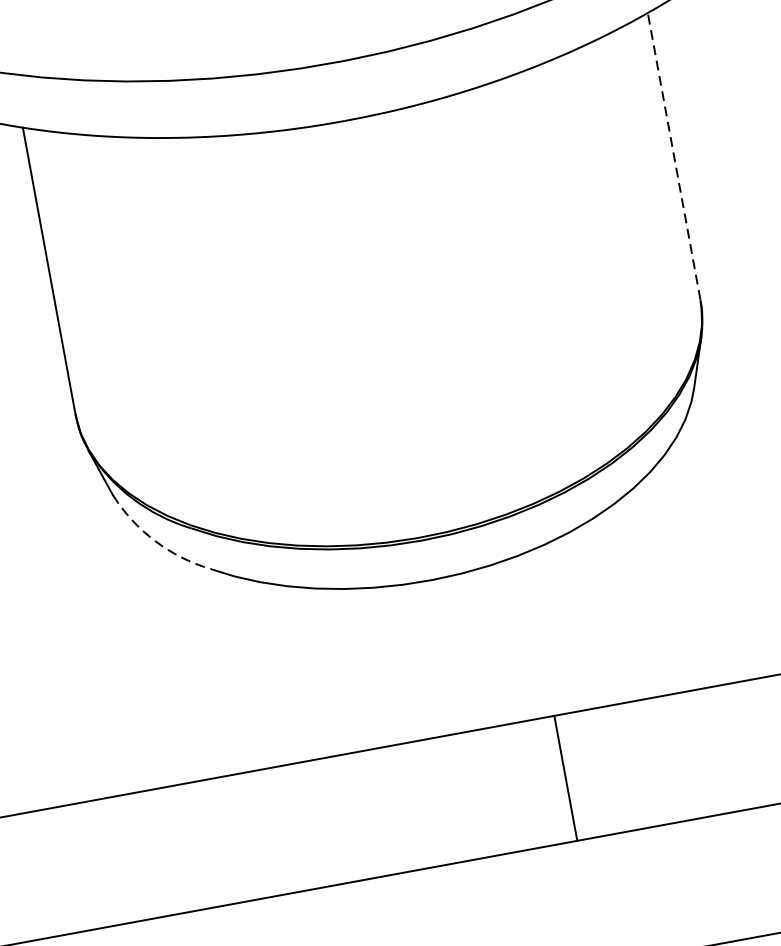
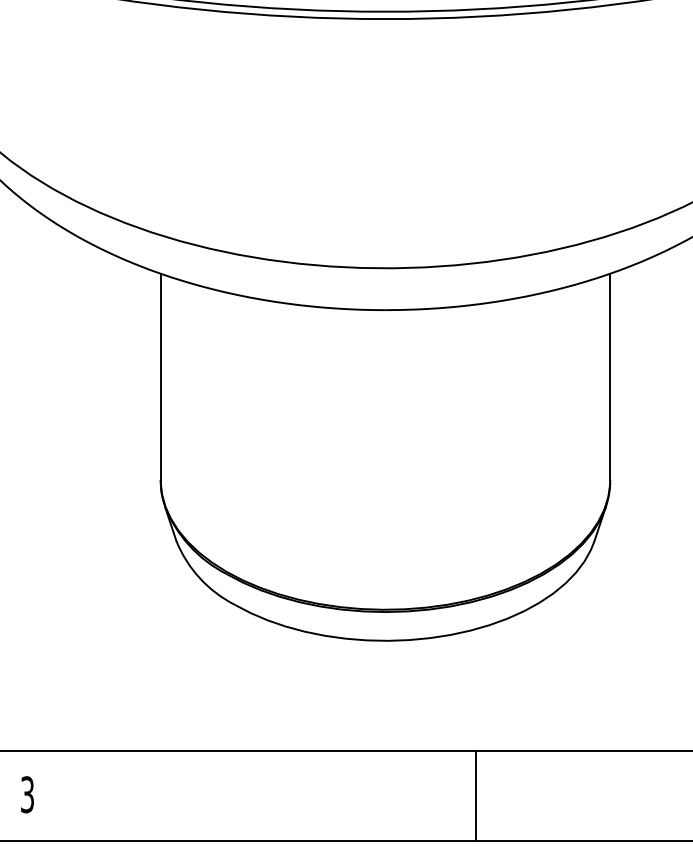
line: (674, 155) -> (610, 376), dashed -> solid
arc: (154, 541) -> (199, 578), dashed -> solid
line: (565, 777) -> (476, 795), moved

